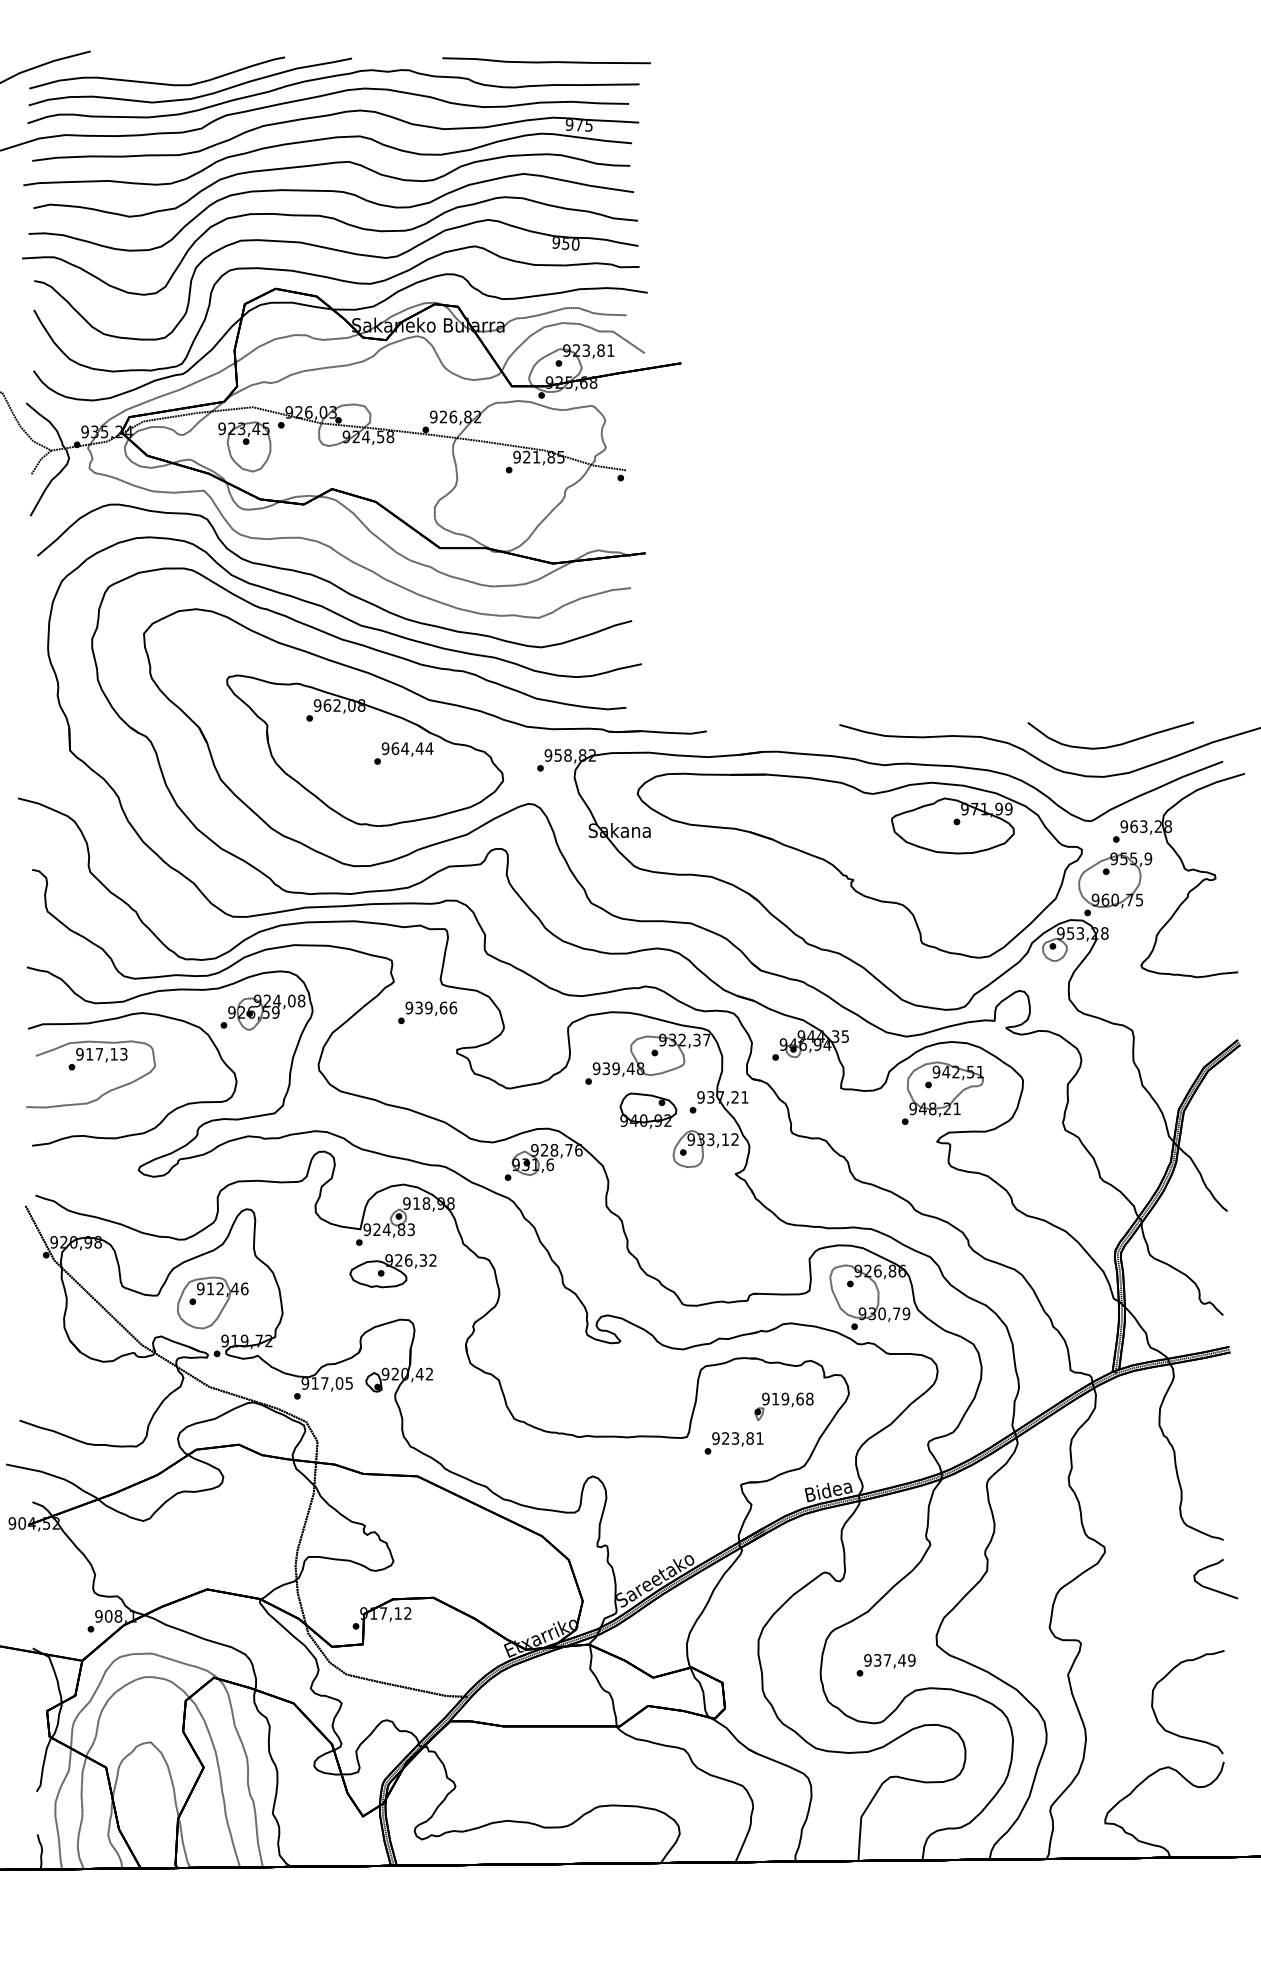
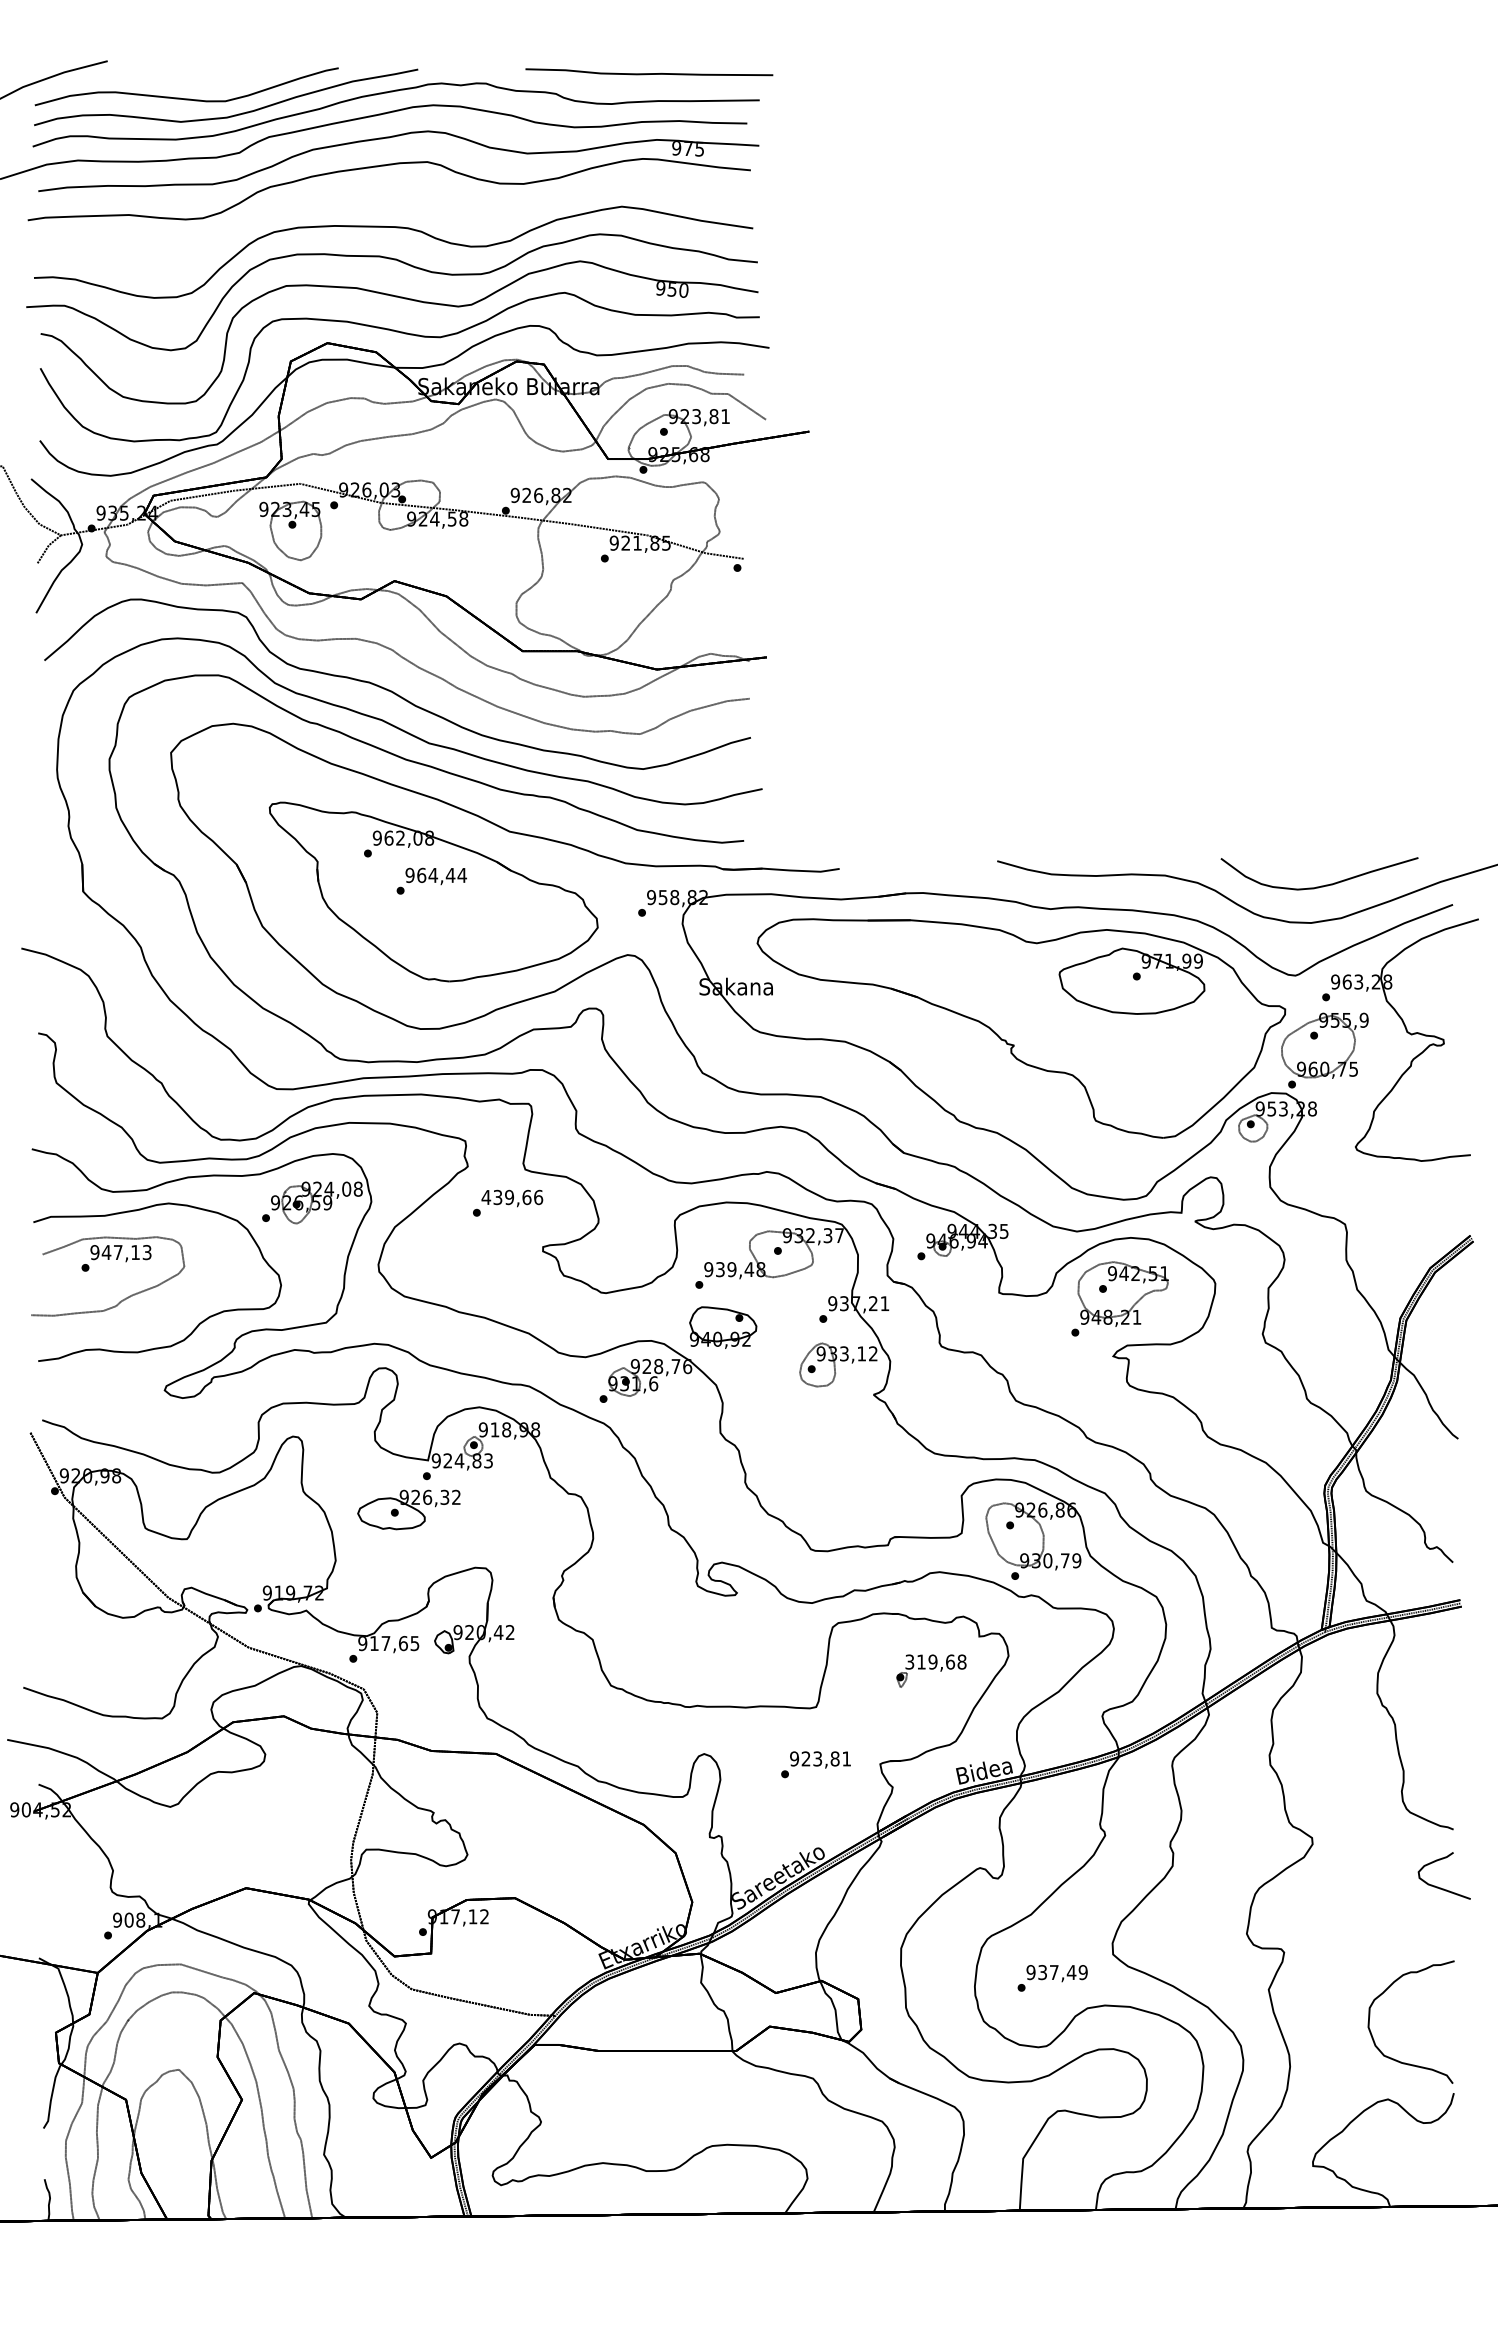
part: (329, 164) -> (391, 195), removed
text: (403, 752) -> (431, 880), moved
text: (409, 1007) -> (486, 1197), 939,66 -> 439,66
text: (89, 1054) -> (106, 1252), 917,13 -> 947,13
part: (648, 1110) -> (723, 1327), moved
part: (392, 1270) -> (408, 1509), moved
part: (212, 1302) -> (252, 1547), removed
text: (339, 1383) -> (403, 1643), 917,05 -> 917,65
text: (765, 1398) -> (909, 1661), 919,68 -> 319,68
text: (733, 1443) -> (815, 1764), moved

